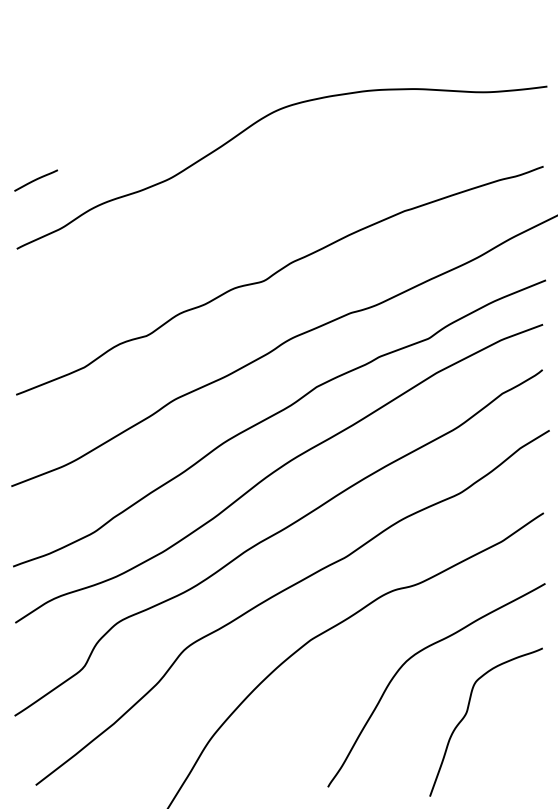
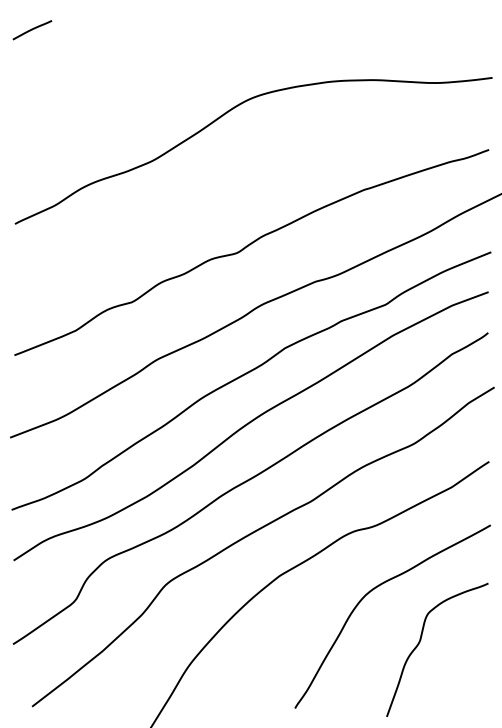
curve: (35, 180) -> (31, 30), moved

